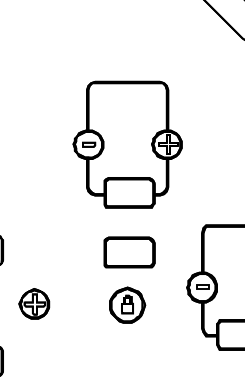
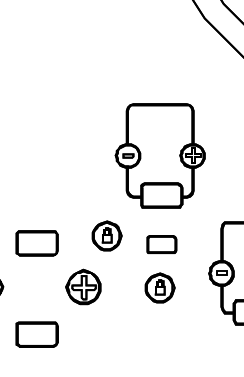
part: (62, 241) -> (106, 235), added
part: (129, 252) -> (161, 244), size x0.7
part: (34, 303) -> (83, 286), size x1.4

